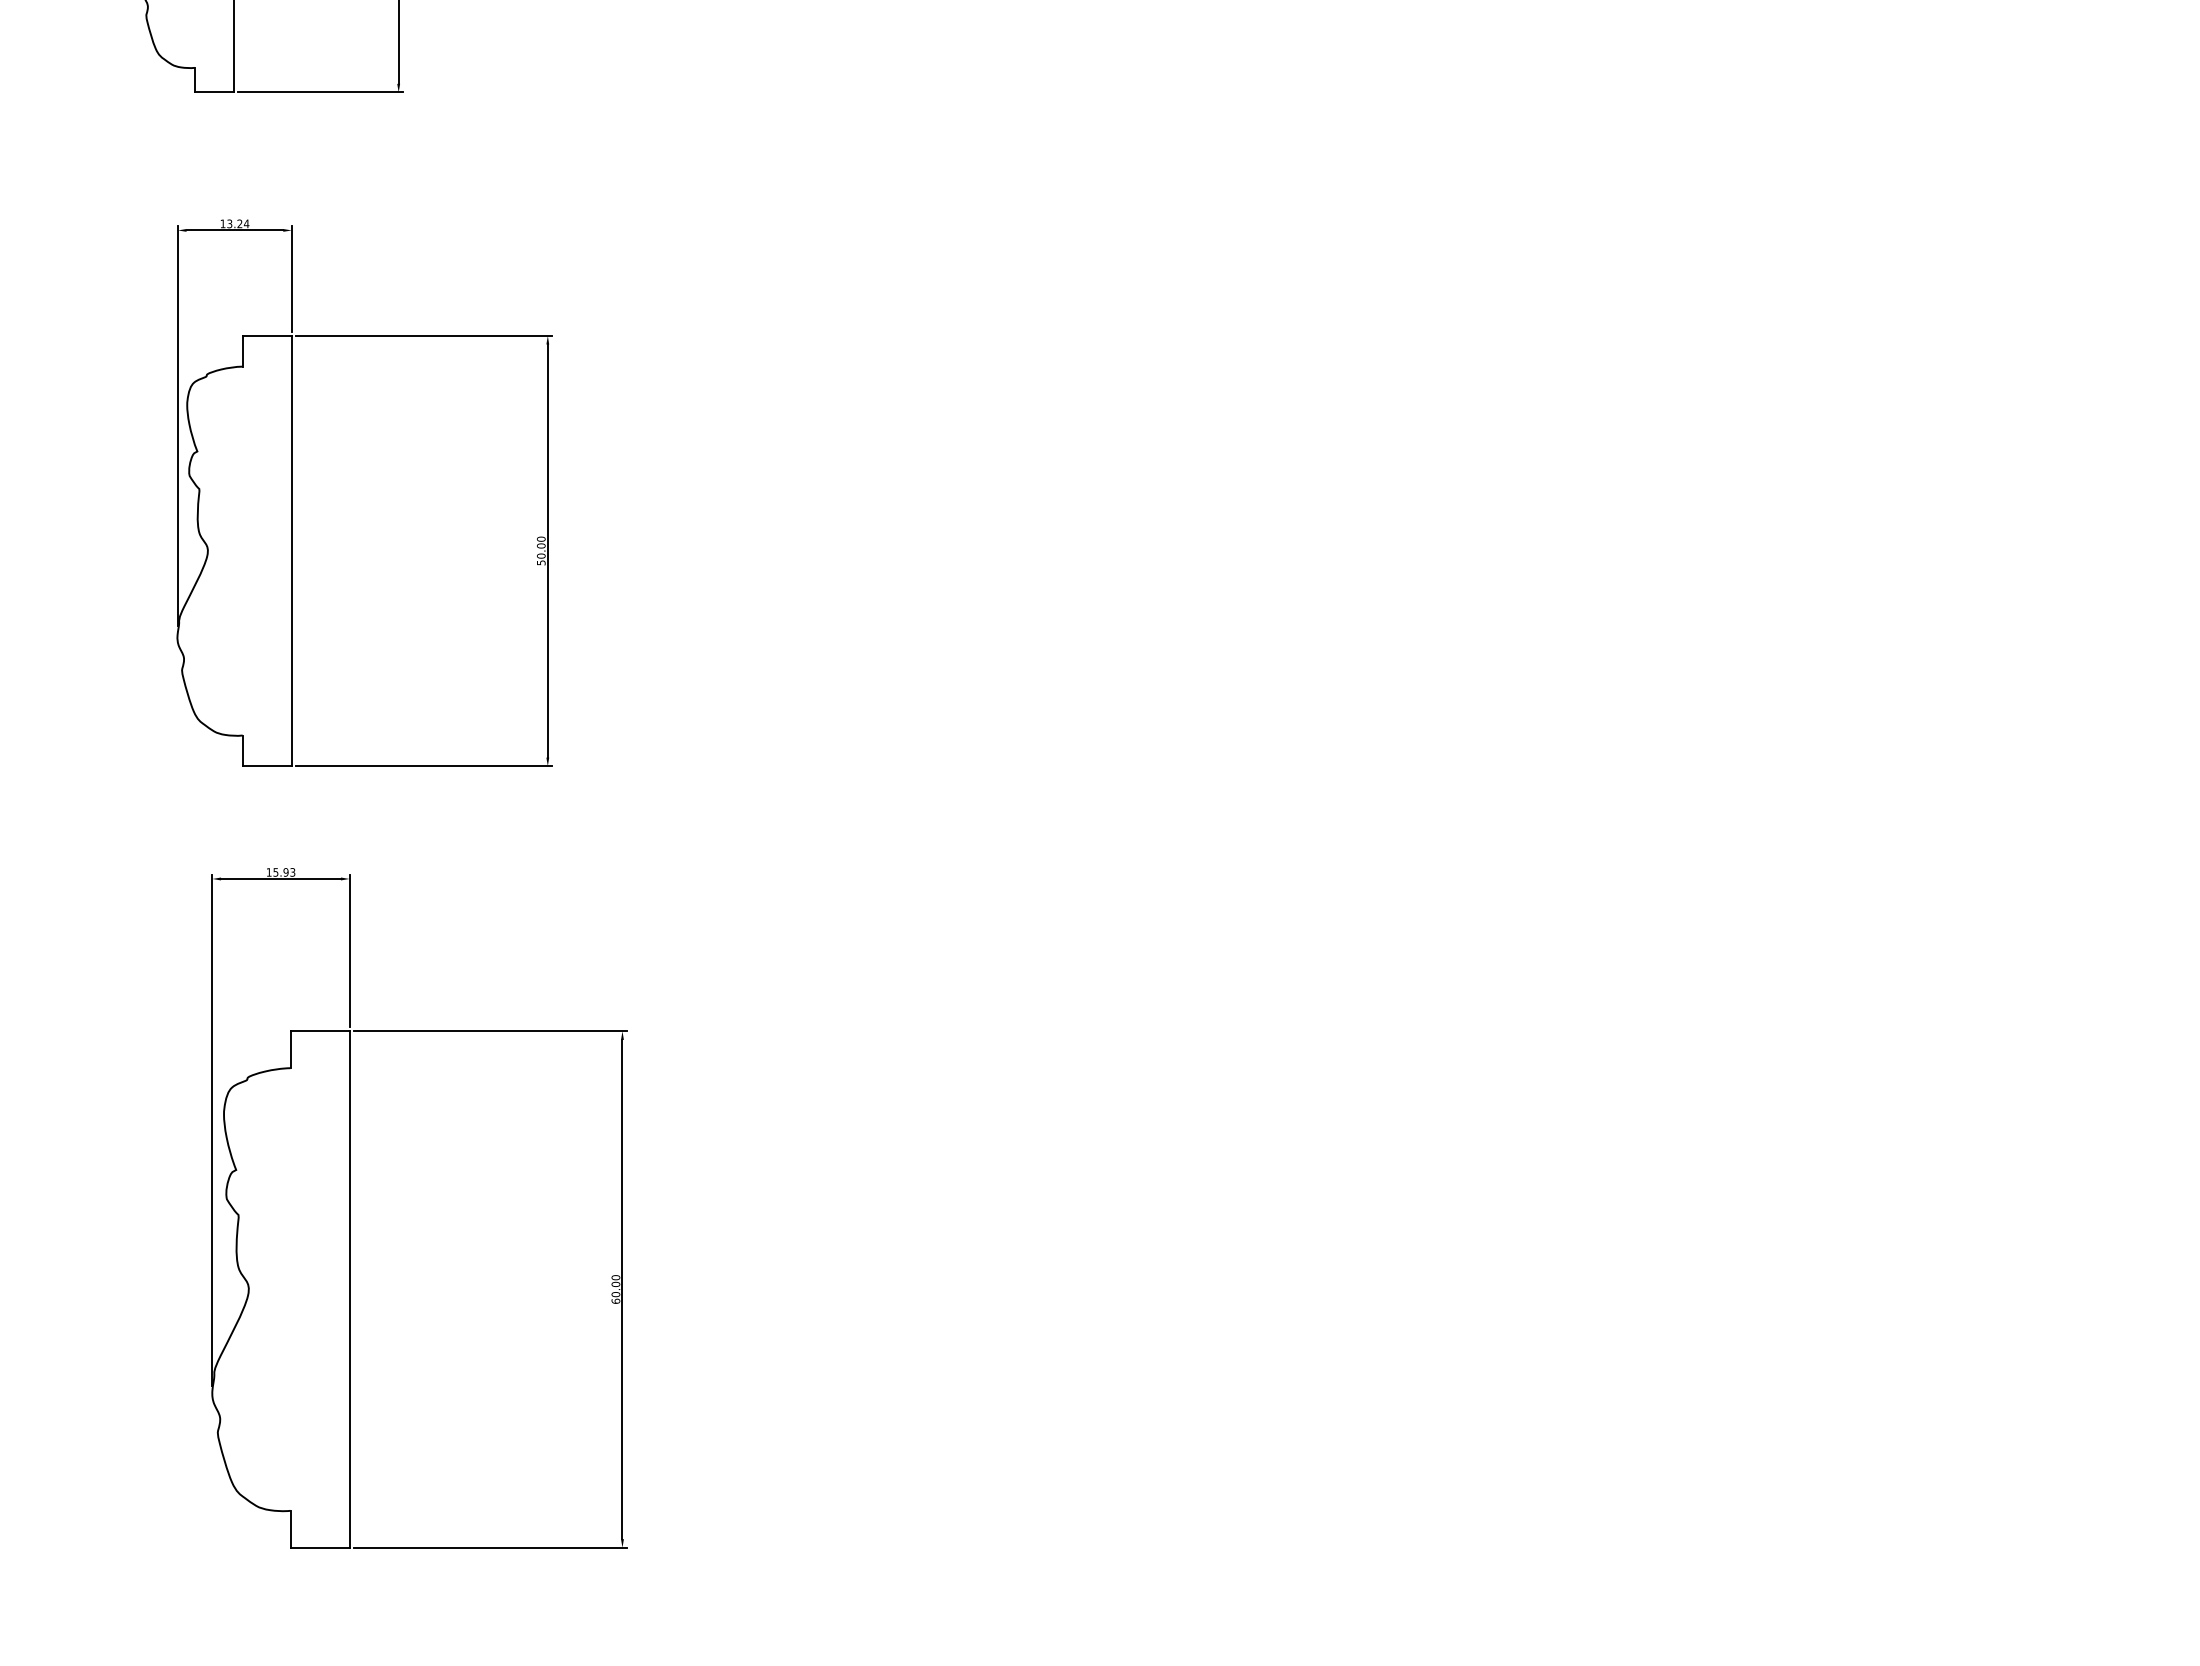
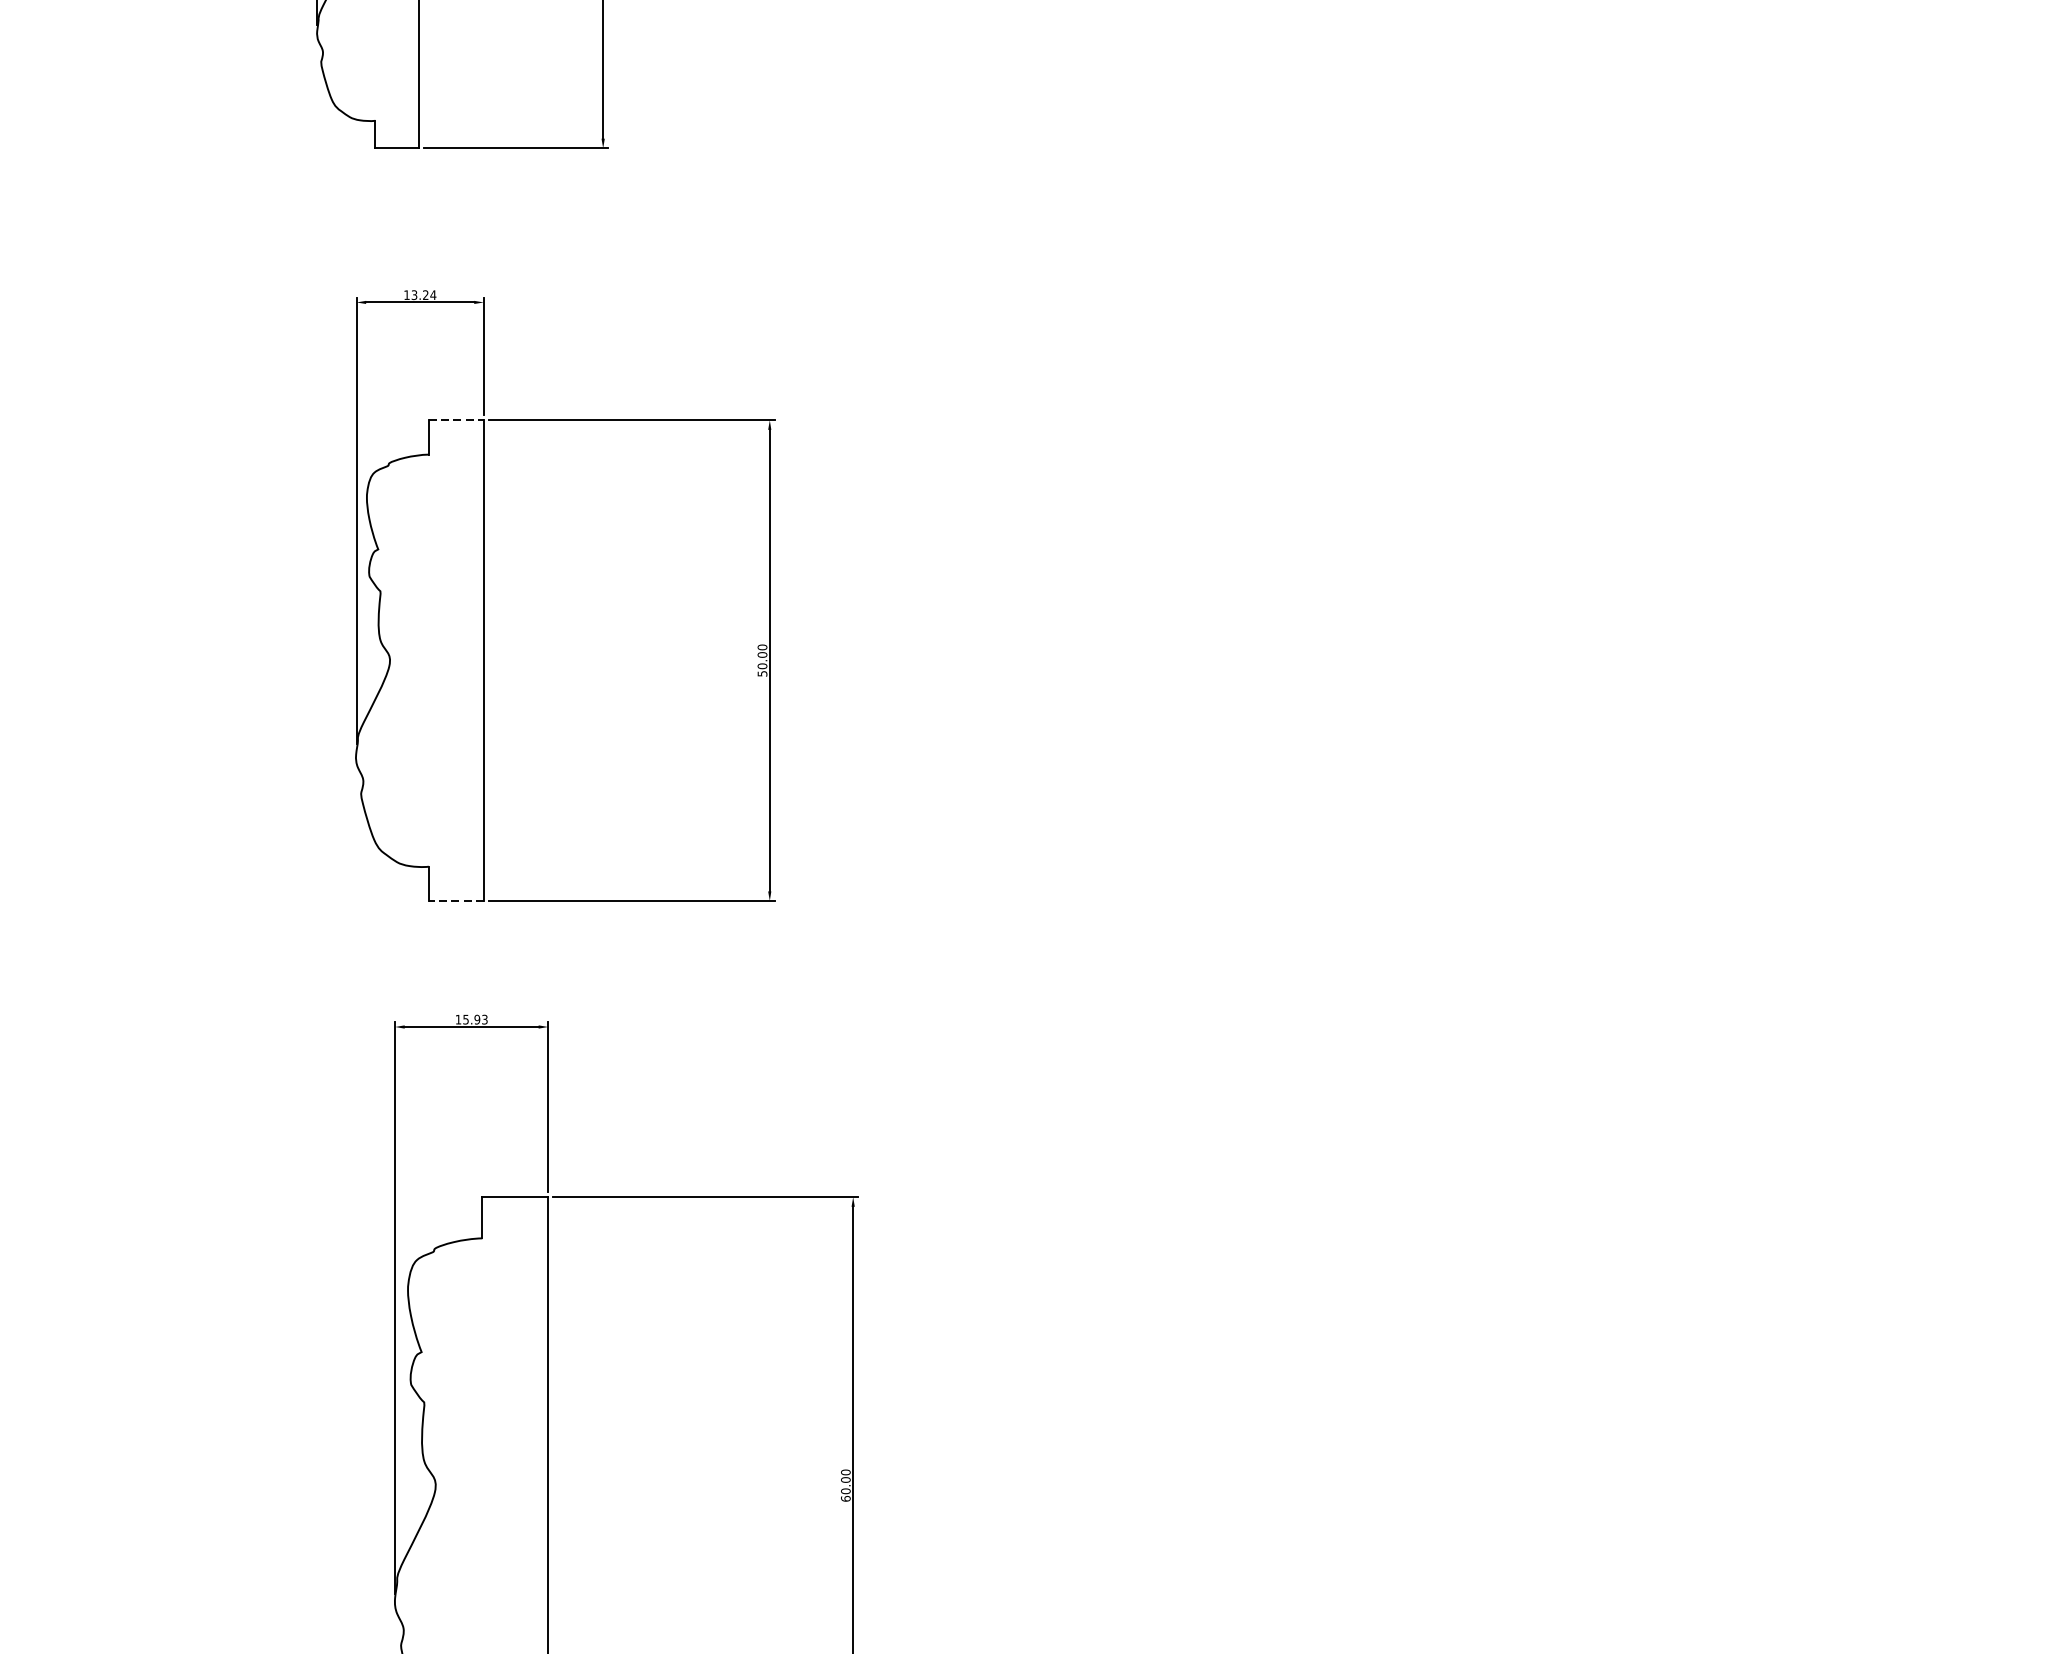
line: (267, 335) -> (456, 419), solid -> dashed
line: (267, 766) -> (456, 901), solid -> dashed

